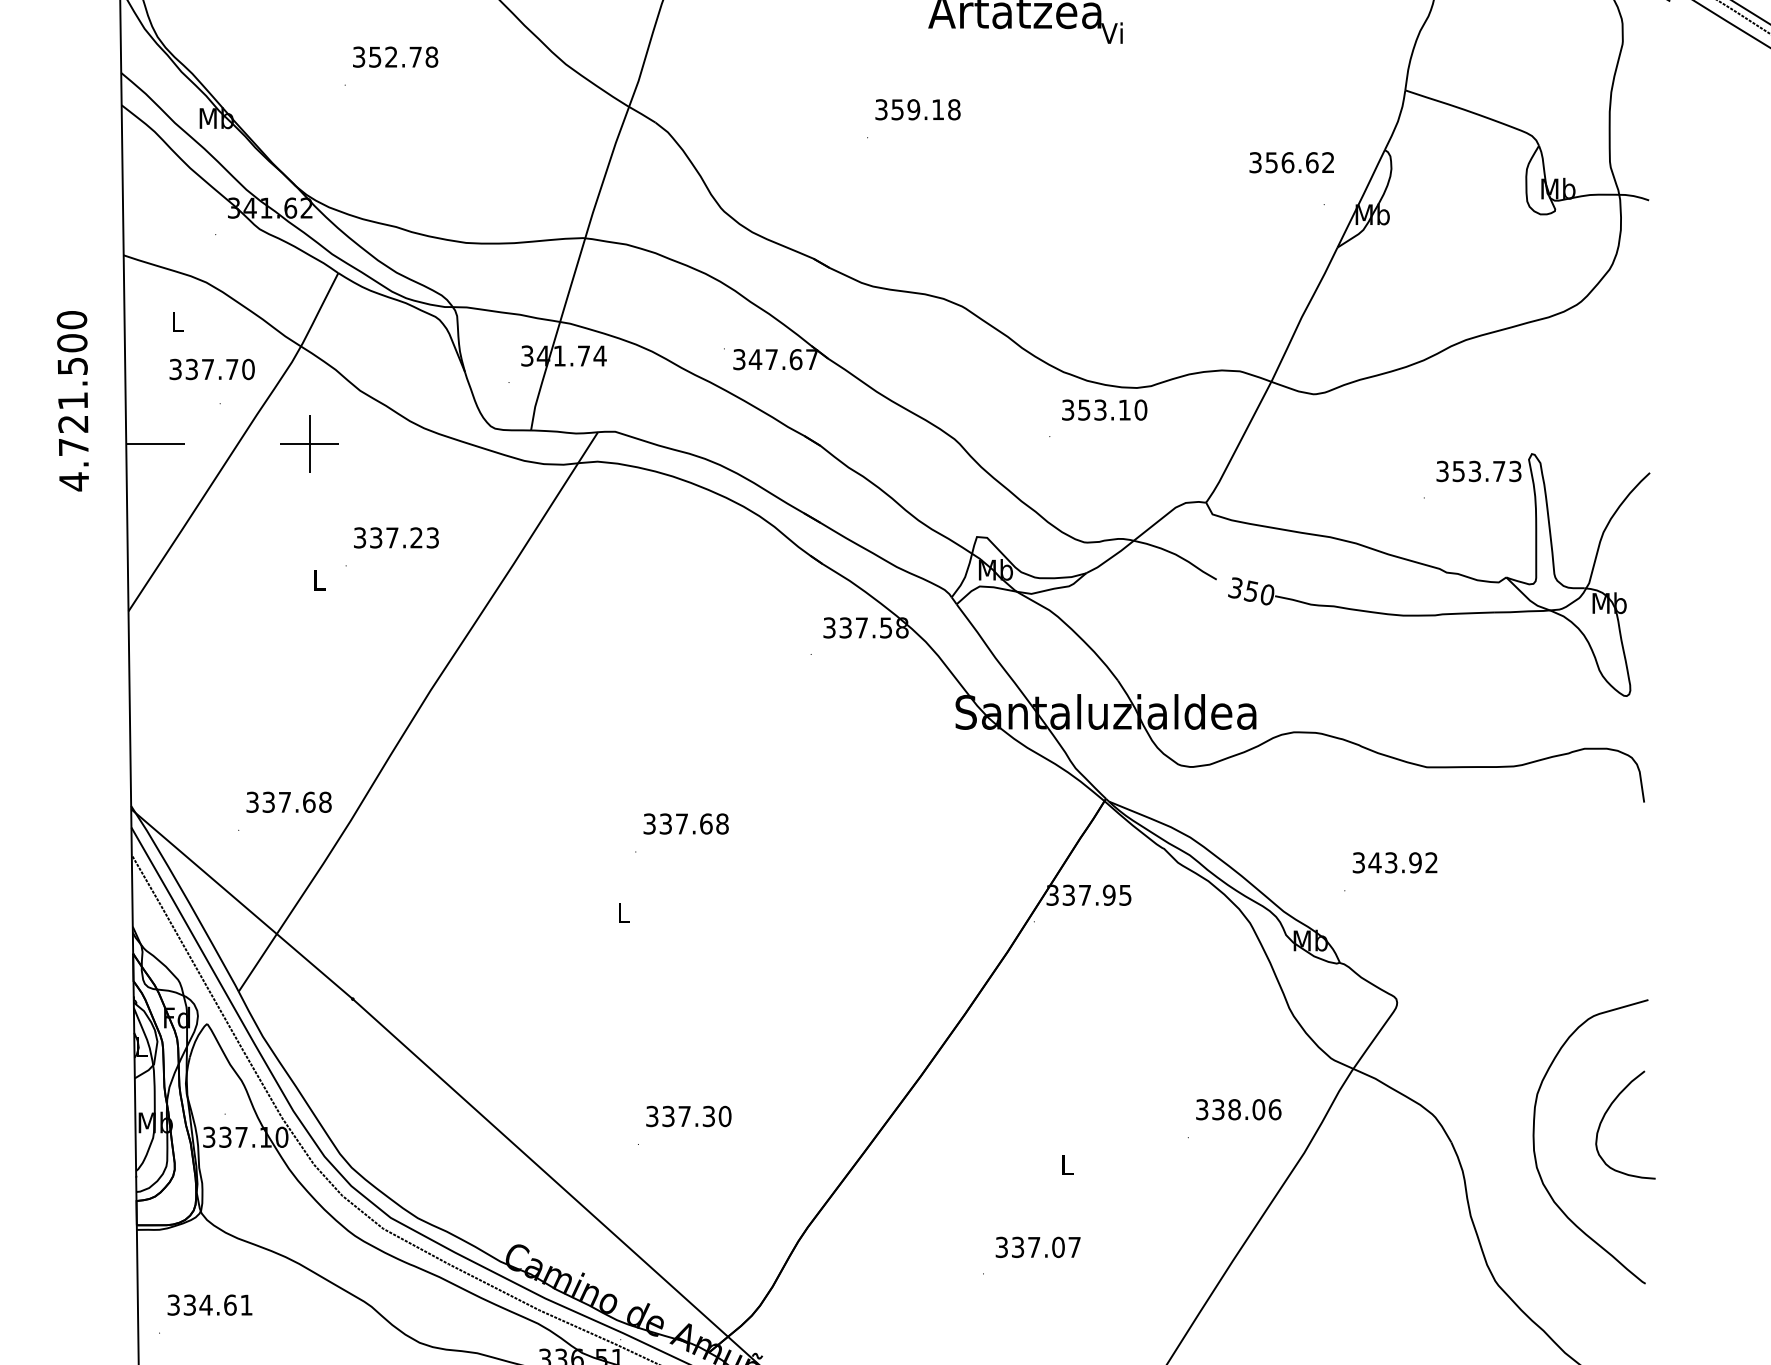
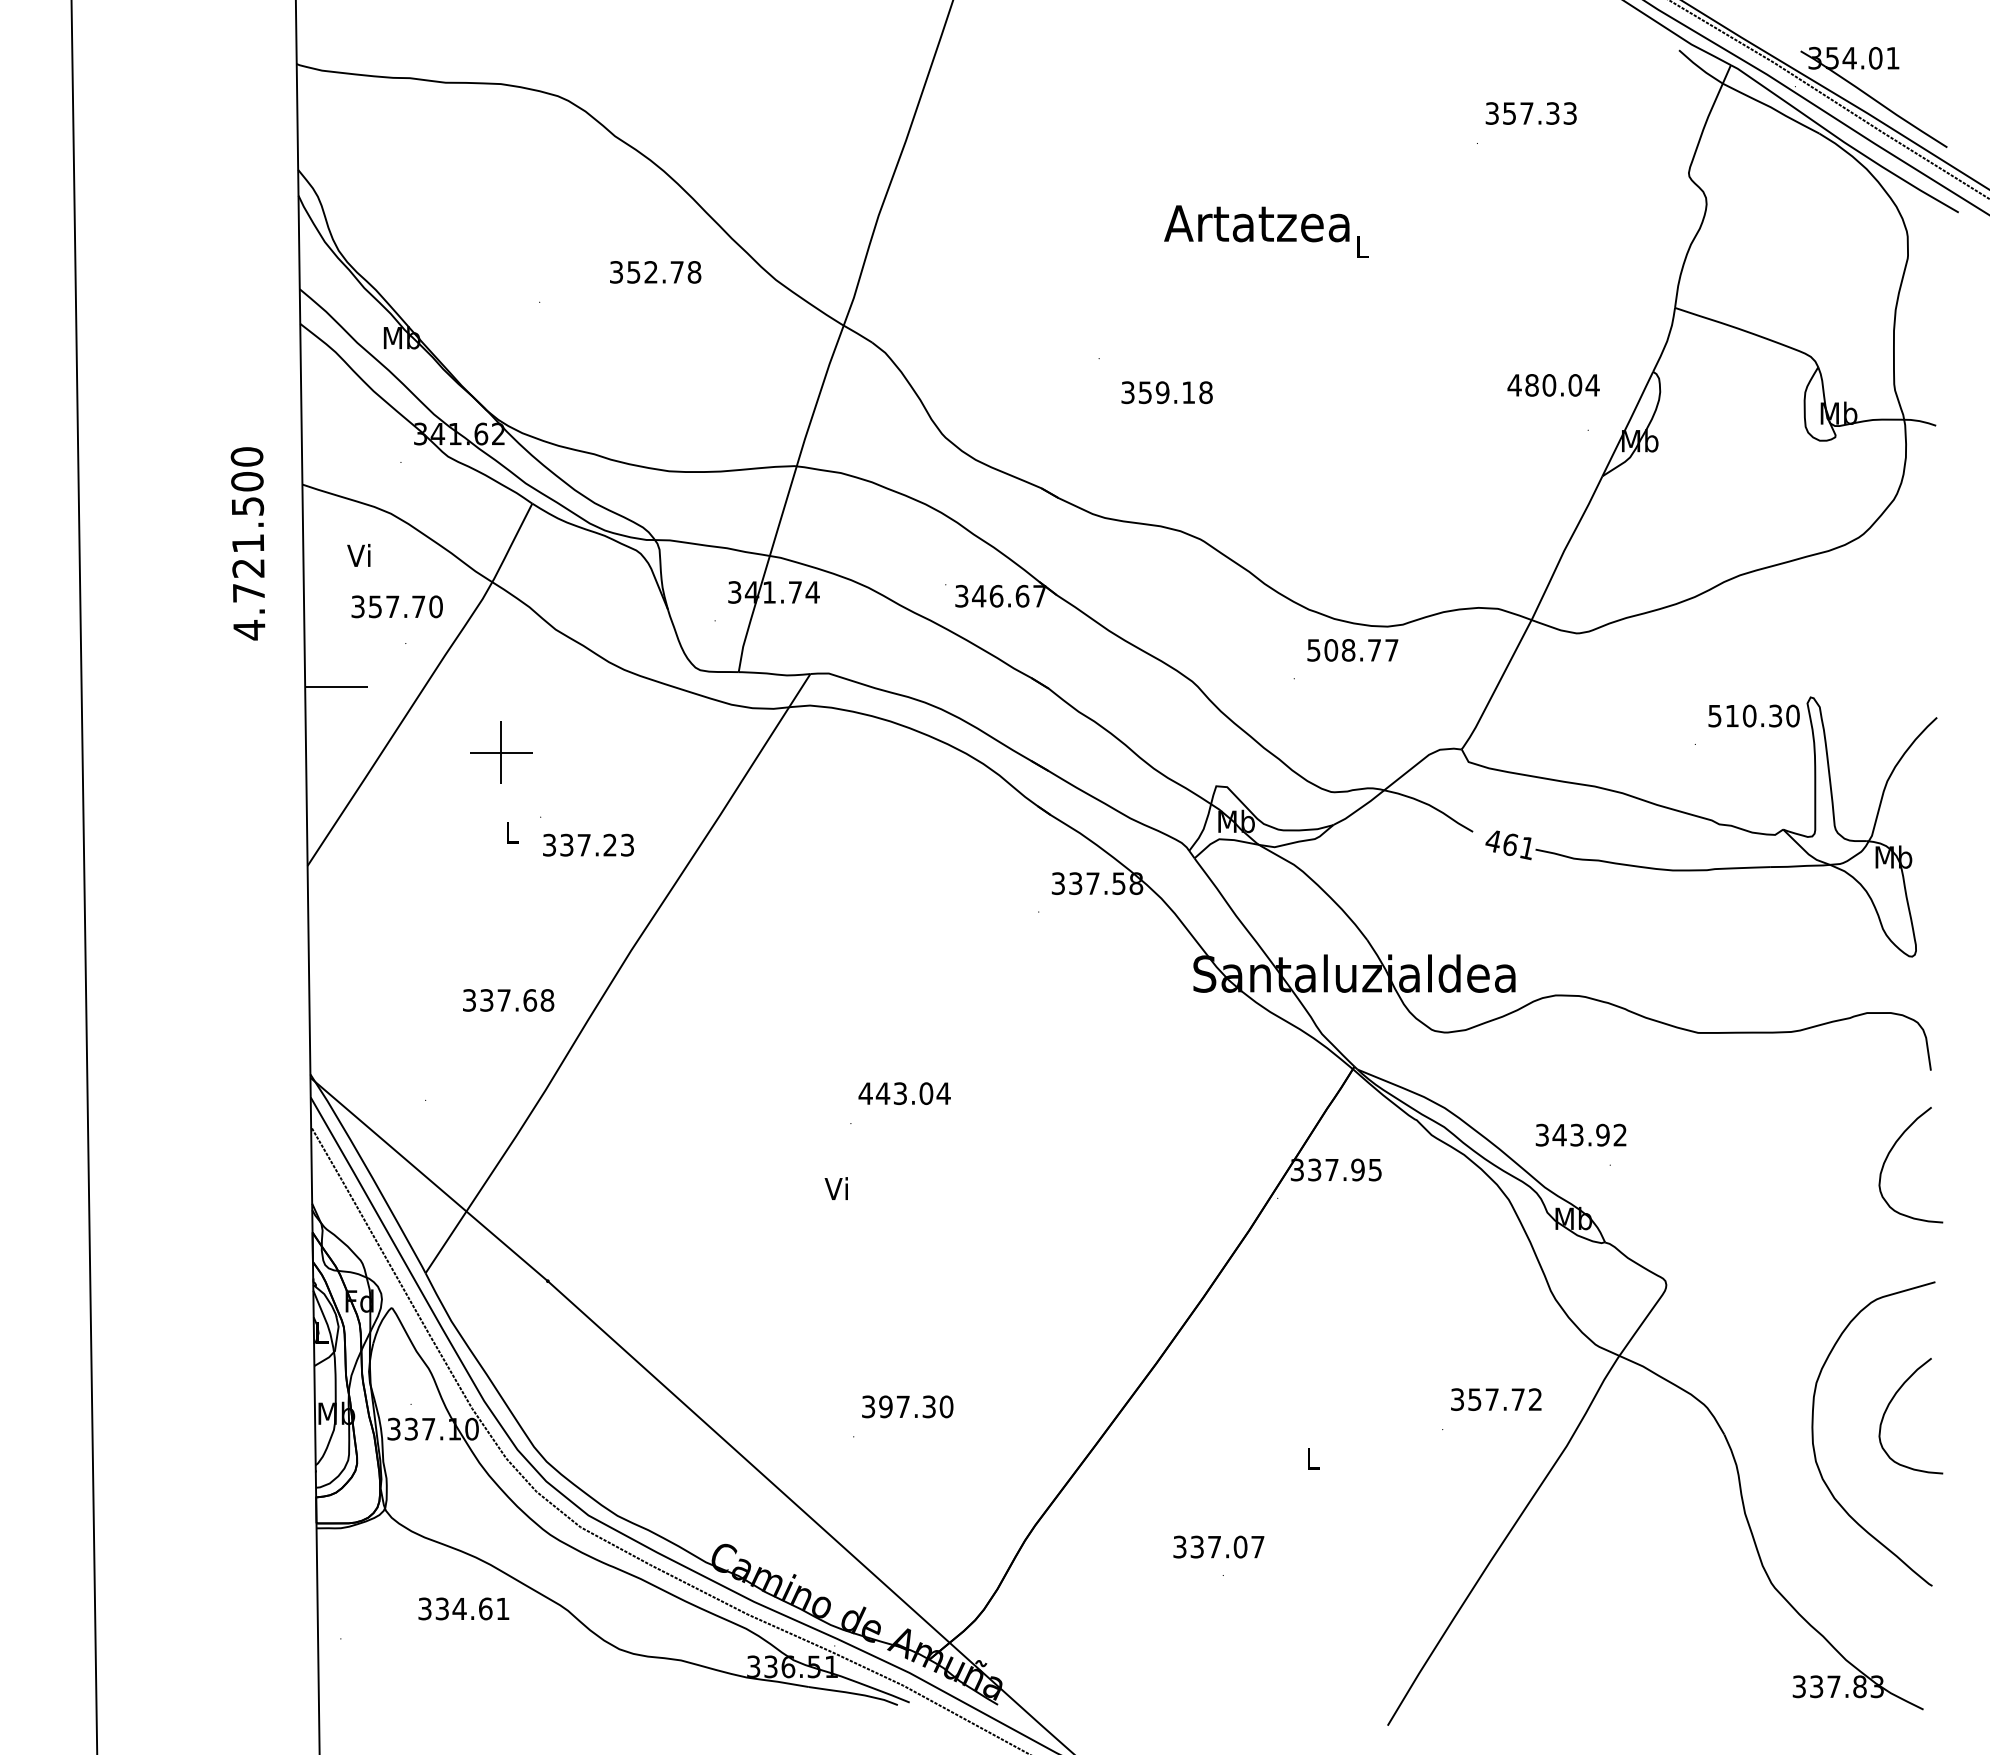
text: (1111, 33) -> (1360, 246), Vi -> L
text: (395, 57) -> (655, 272), moved
text: (917, 109) -> (1166, 392), moved
text: (1291, 162) -> (1553, 385), 356.62 -> 480.04
text: (176, 321) -> (358, 555), L -> Vi
text: (771, 358) -> (996, 595), 347.67 -> 346.67
text: (191, 369) -> (375, 606), 337.70 -> 357.70
text: (72, 400) -> (247, 543), moved
text: (1105, 410) -> (1353, 650), 353.10 -> 508.77
part: (309, 443) -> (501, 752), moved
text: (1479, 470) -> (1754, 715), 353.73 -> 510.30
text: (396, 537) -> (588, 844), moved
text: (1250, 591) -> (1509, 844), 350 -> 461
text: (289, 802) -> (508, 1000), moved
text: (685, 823) -> (904, 1093), 337.68 -> 443.04
text: (1394, 862) -> (1580, 1134), moved
curve: (1607, 878) -> (1891, 1151), added
text: (621, 912) -> (835, 1188), L -> Vi
text: (1247, 1109) -> (1505, 1399), 338.06 -> 357.72
text: (668, 1116) -> (885, 1406), 337.30 -> 397.30
text: (1037, 1246) -> (1218, 1546), moved
text: (209, 1304) -> (463, 1608), moved

